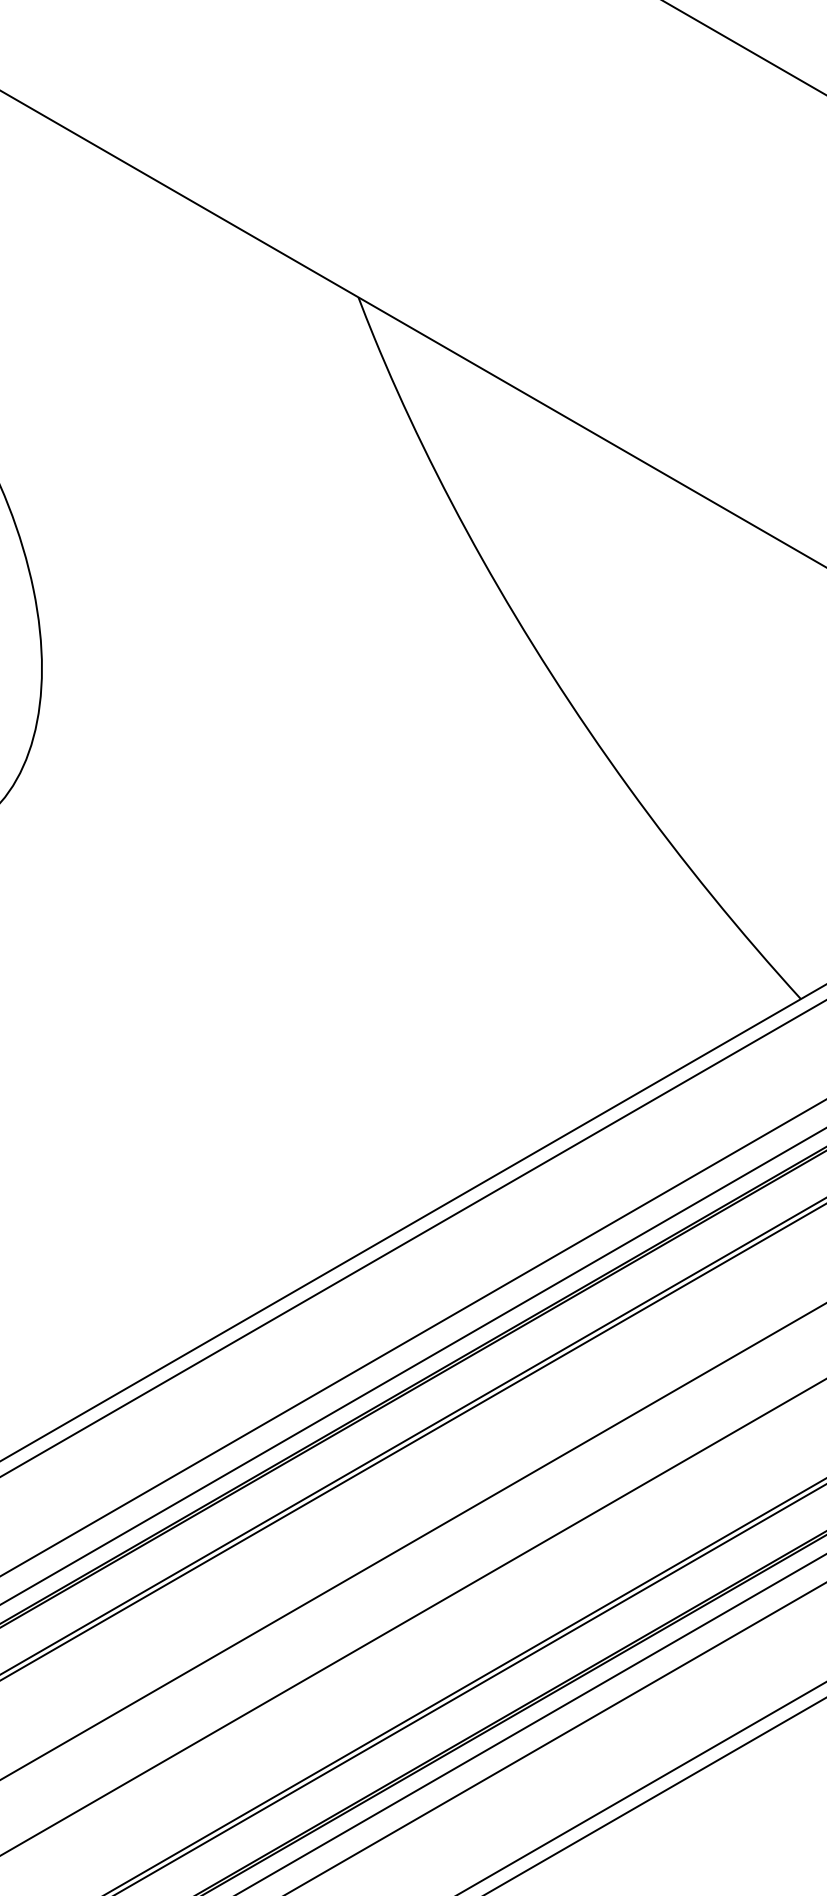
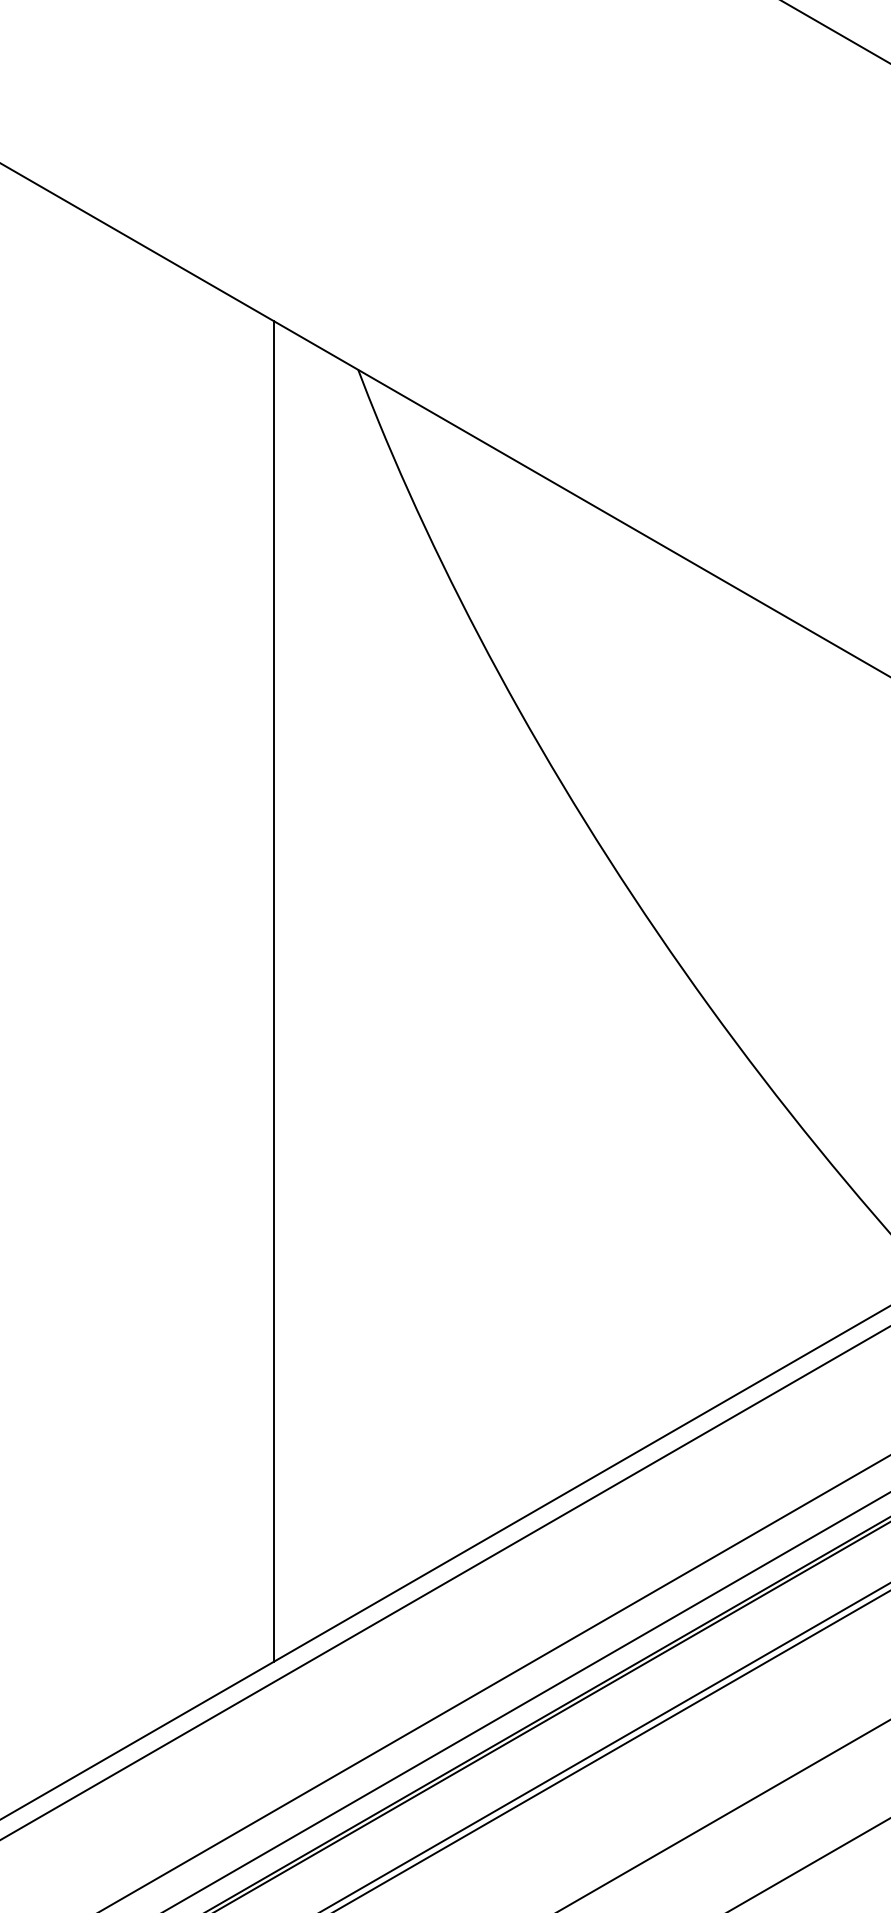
line: (293, 775) -> (273, 990), added

